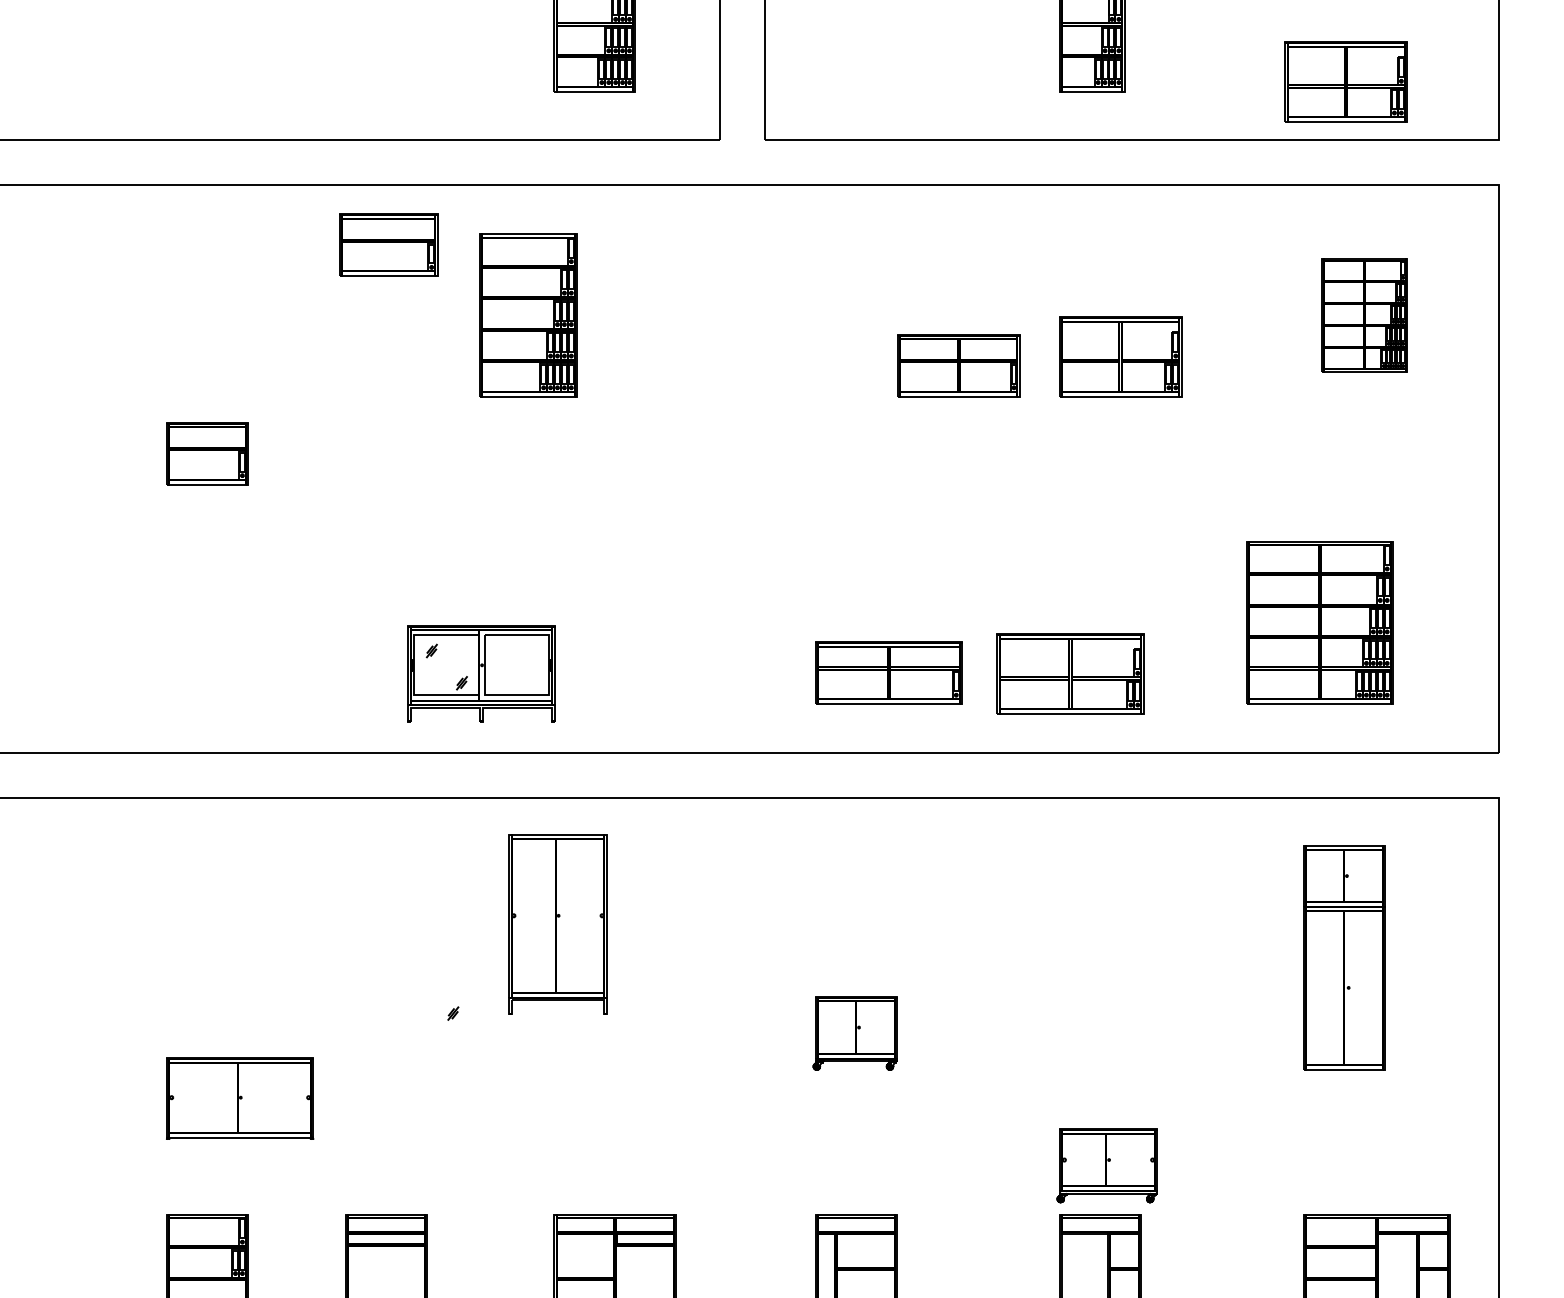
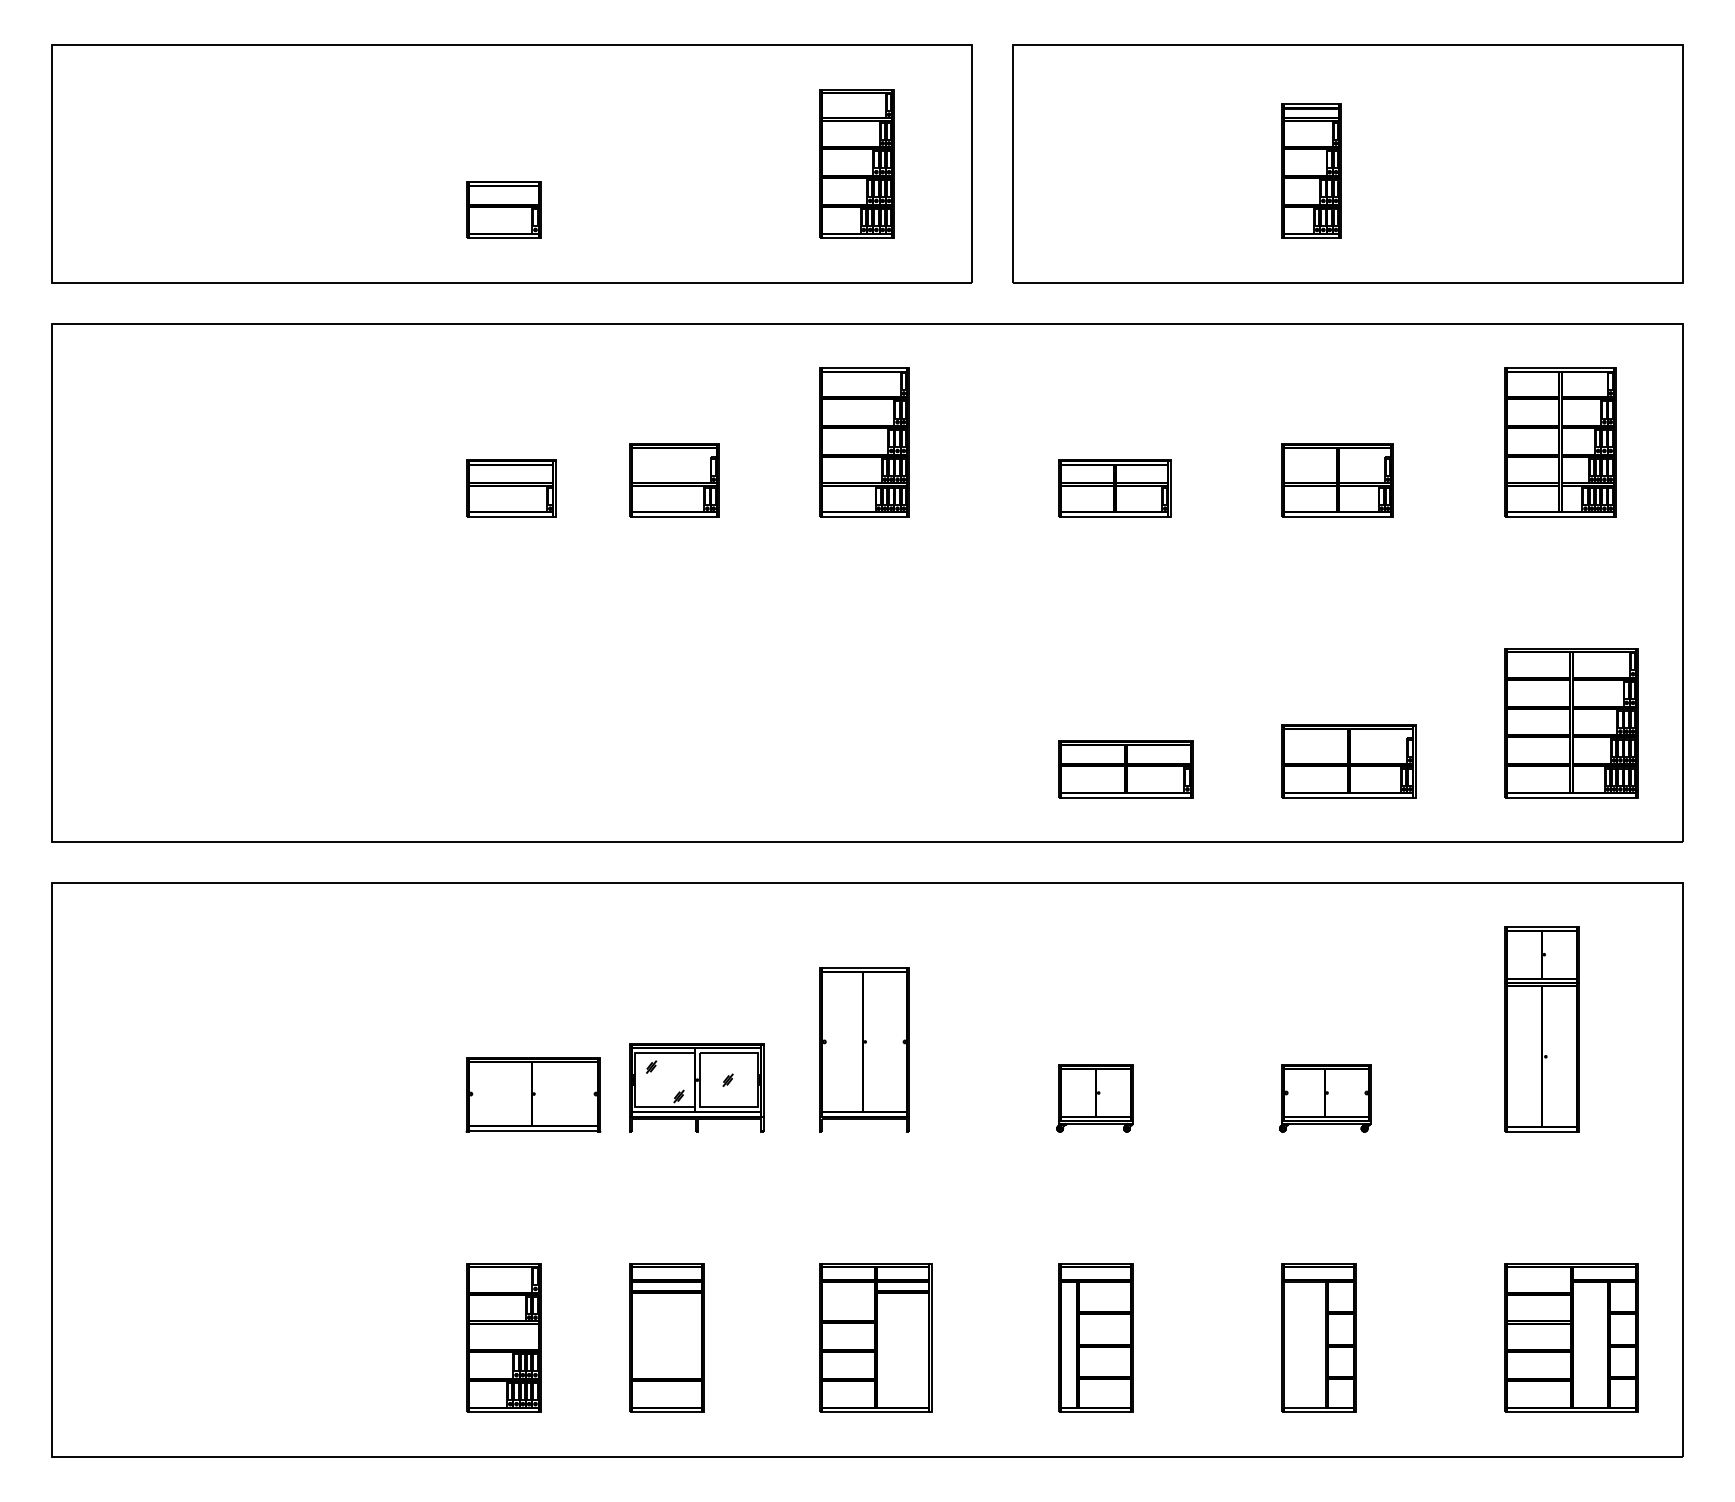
part: (1346, 82) -> (1543, 229), removed
part: (389, 245) -> (511, 488), moved
part: (528, 315) -> (864, 442), moved
part: (1364, 315) -> (1560, 442), size x1.43
part: (394, 356) -> (674, 480), added
part: (958, 365) -> (1114, 488), moved
part: (207, 453) -> (503, 209), moved
part: (1319, 622) -> (1571, 723), moved
part: (481, 673) -> (696, 1087), moved
part: (1070, 674) -> (1348, 761), moved
part: (557, 924) -> (864, 1049), moved
part: (240, 1098) -> (533, 1094), moved
part: (1107, 1166) -> (1325, 1098), moved

